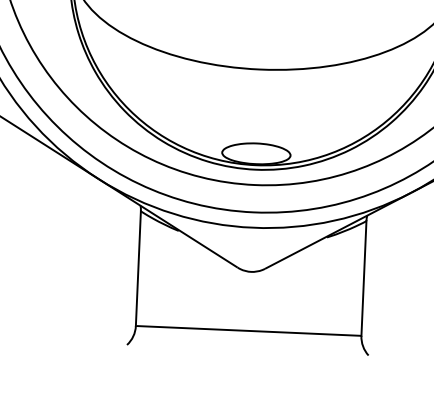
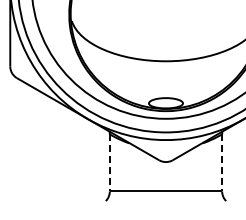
line: (137, 267) -> (109, 162), solid -> dashed
line: (364, 277) -> (222, 162), solid -> dashed

